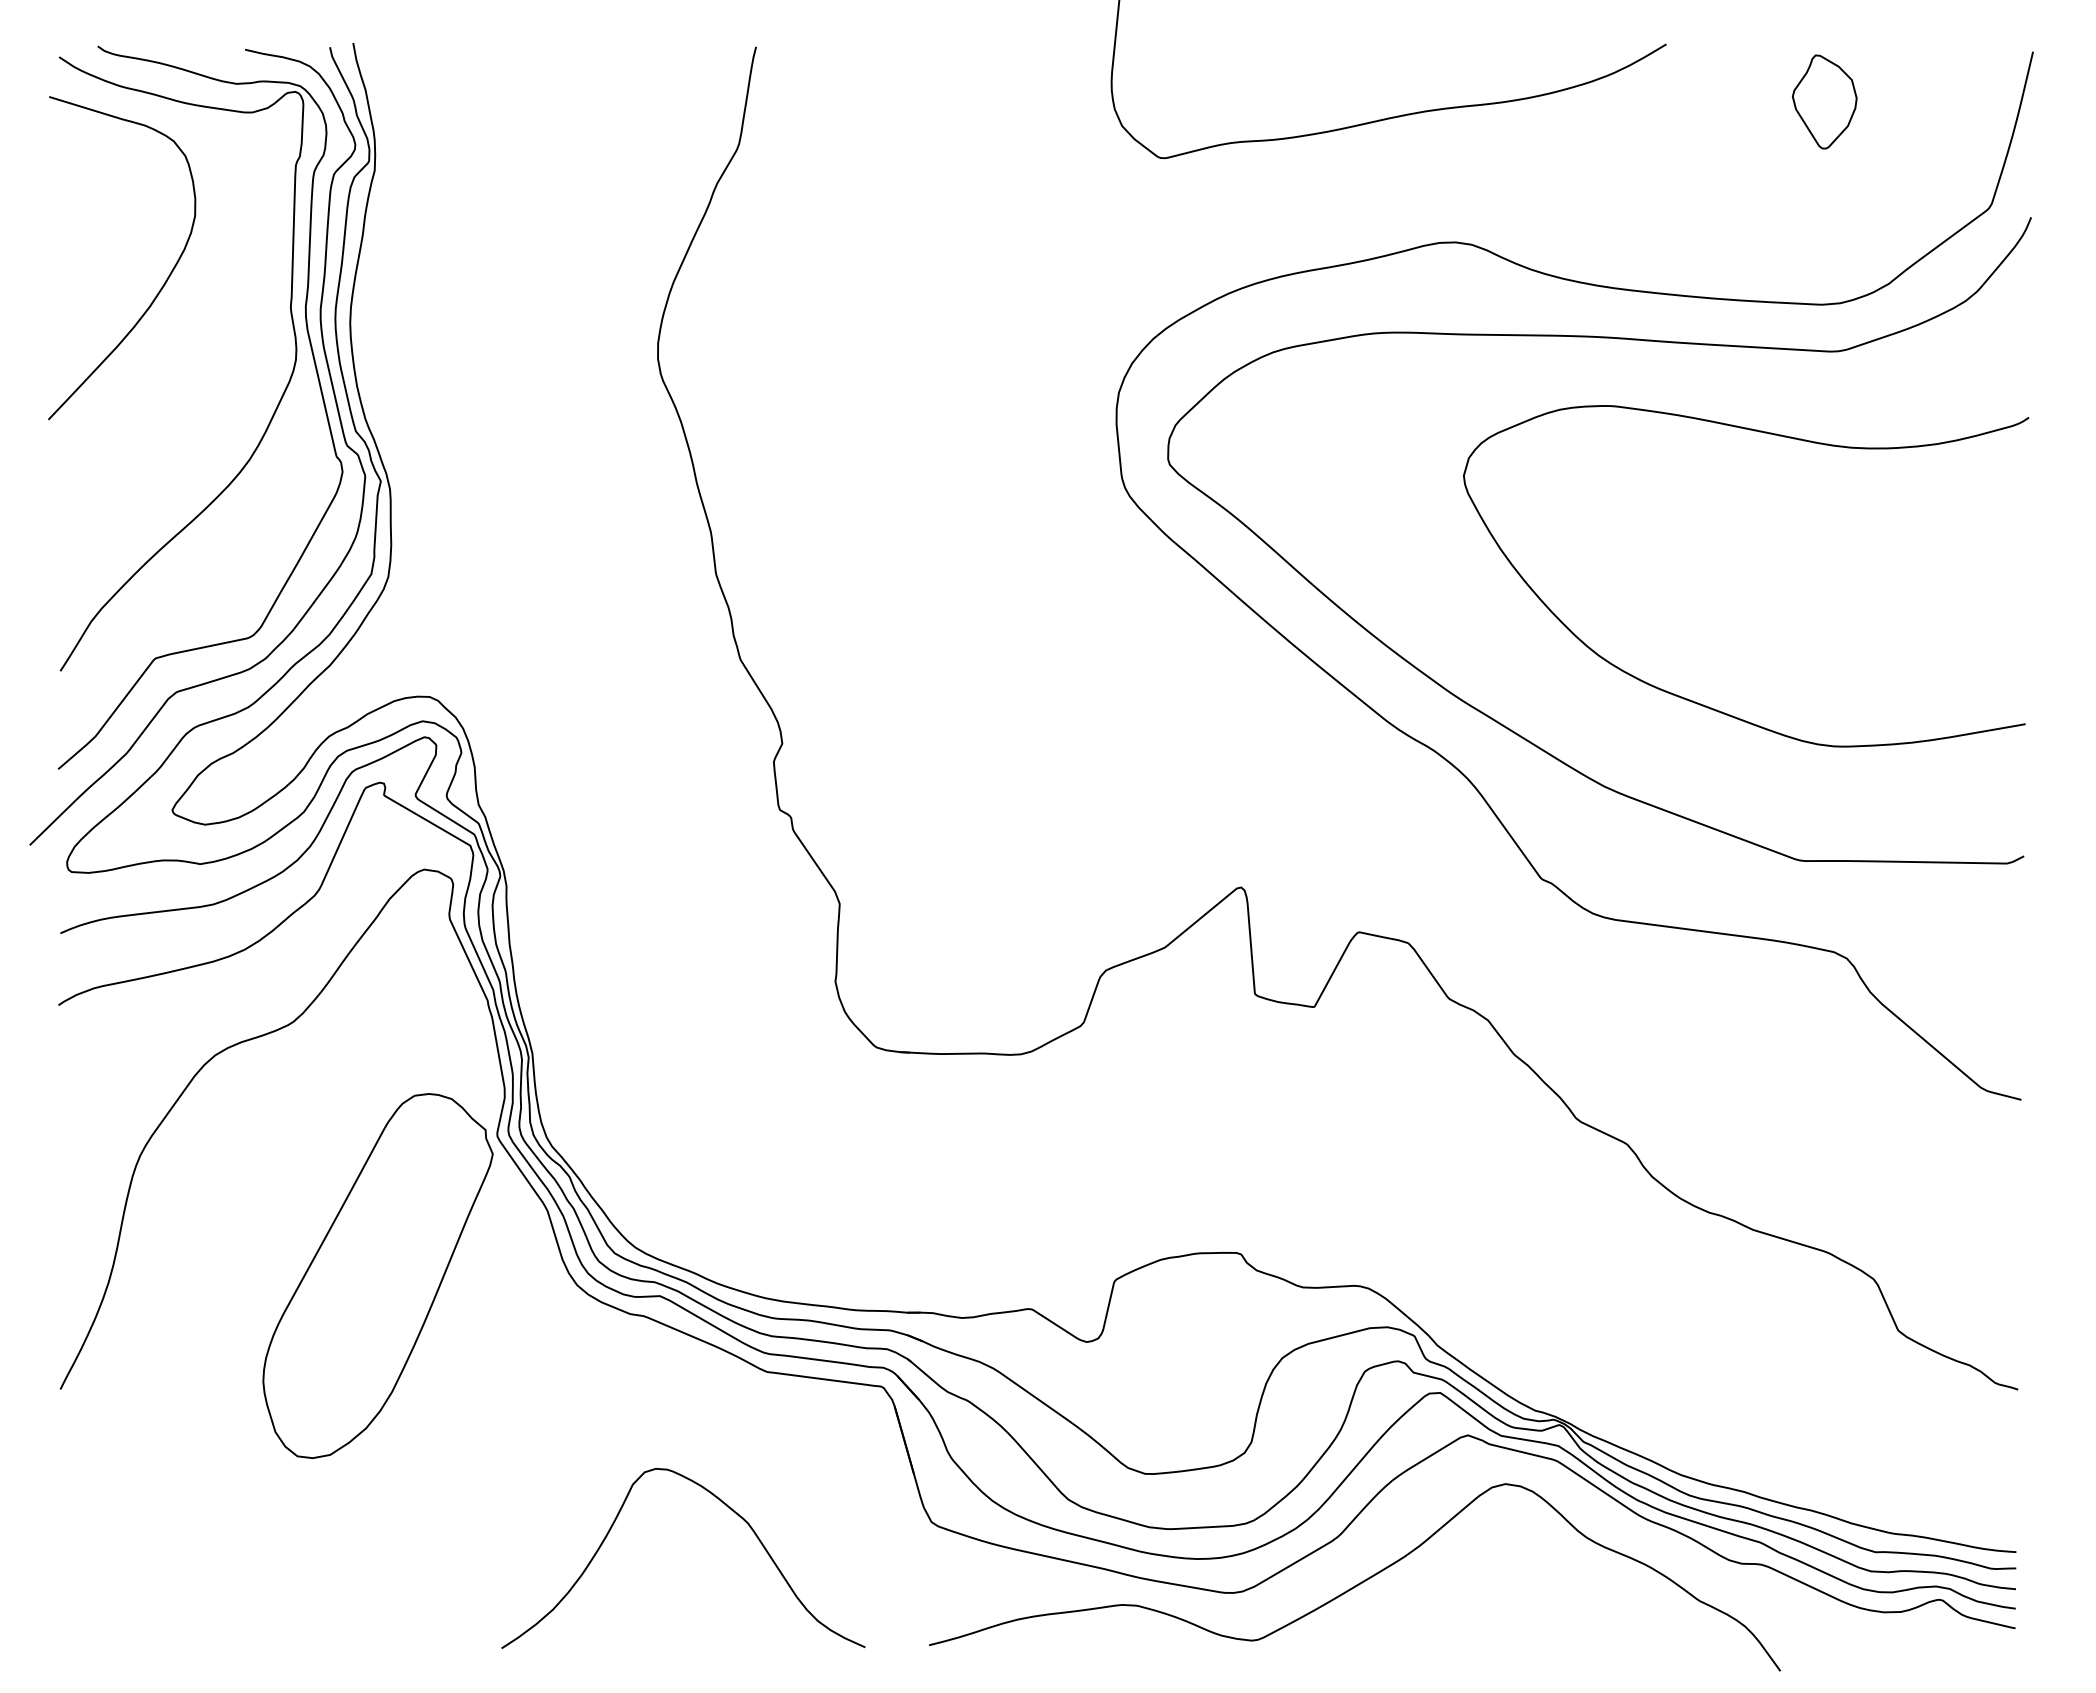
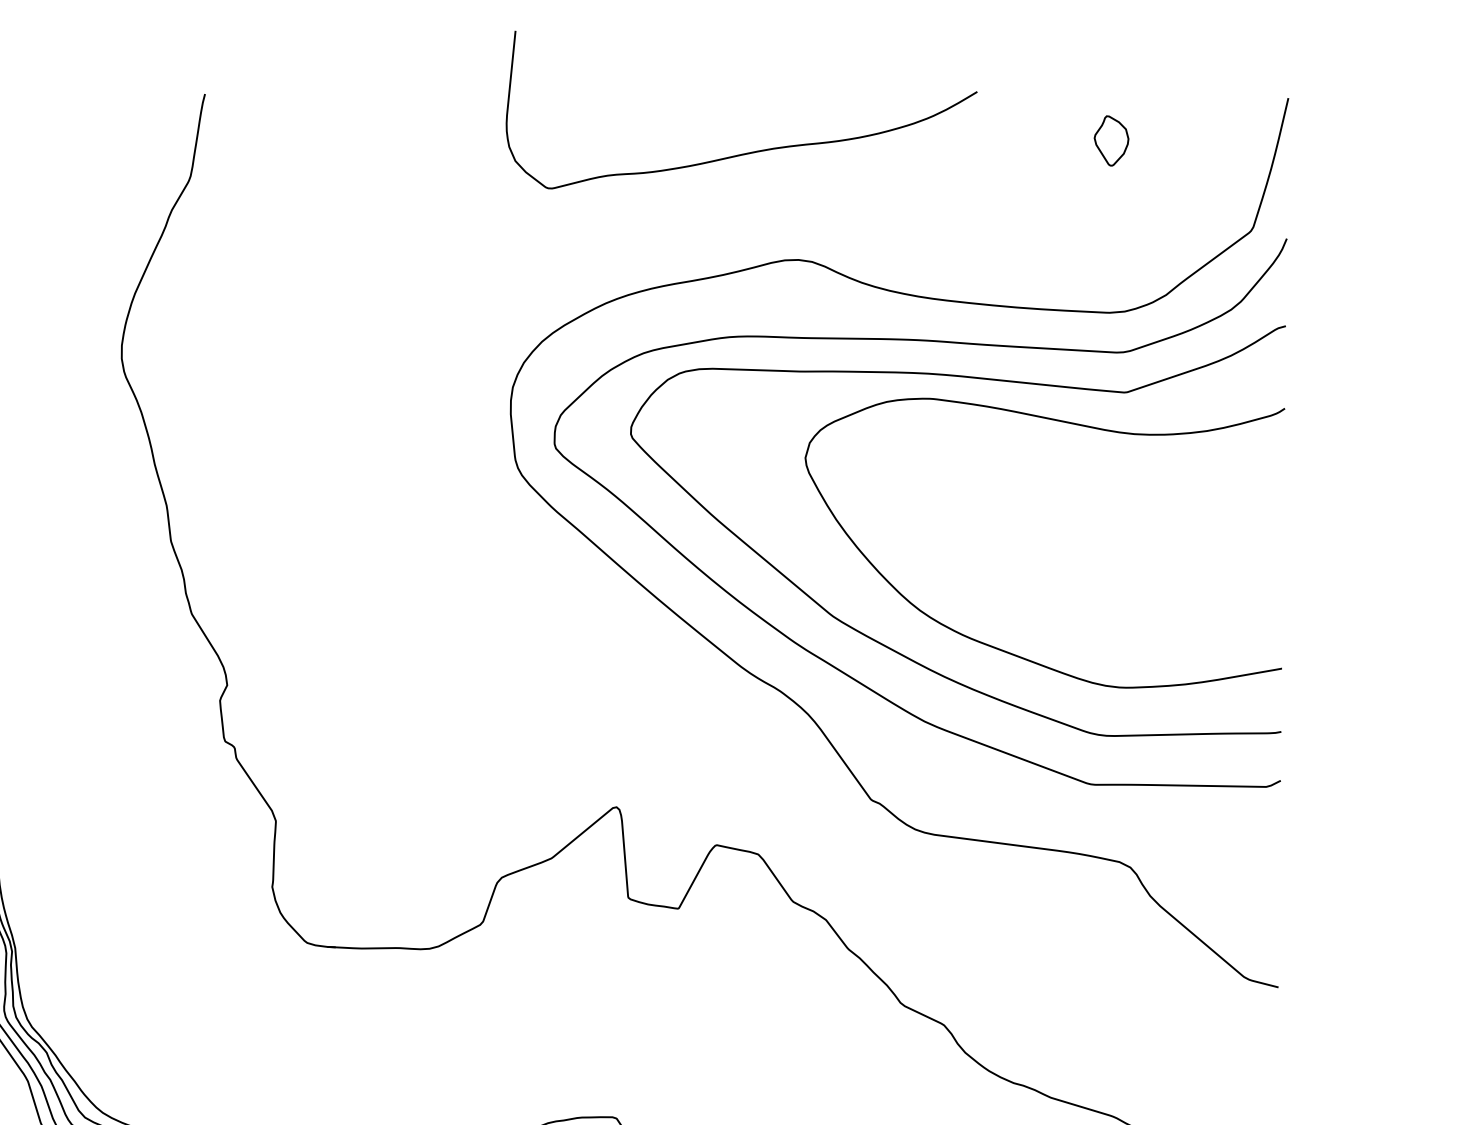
part: (1824, 102) -> (1111, 141), size x0.62
curve: (1571, 703) -> (896, 651), added

